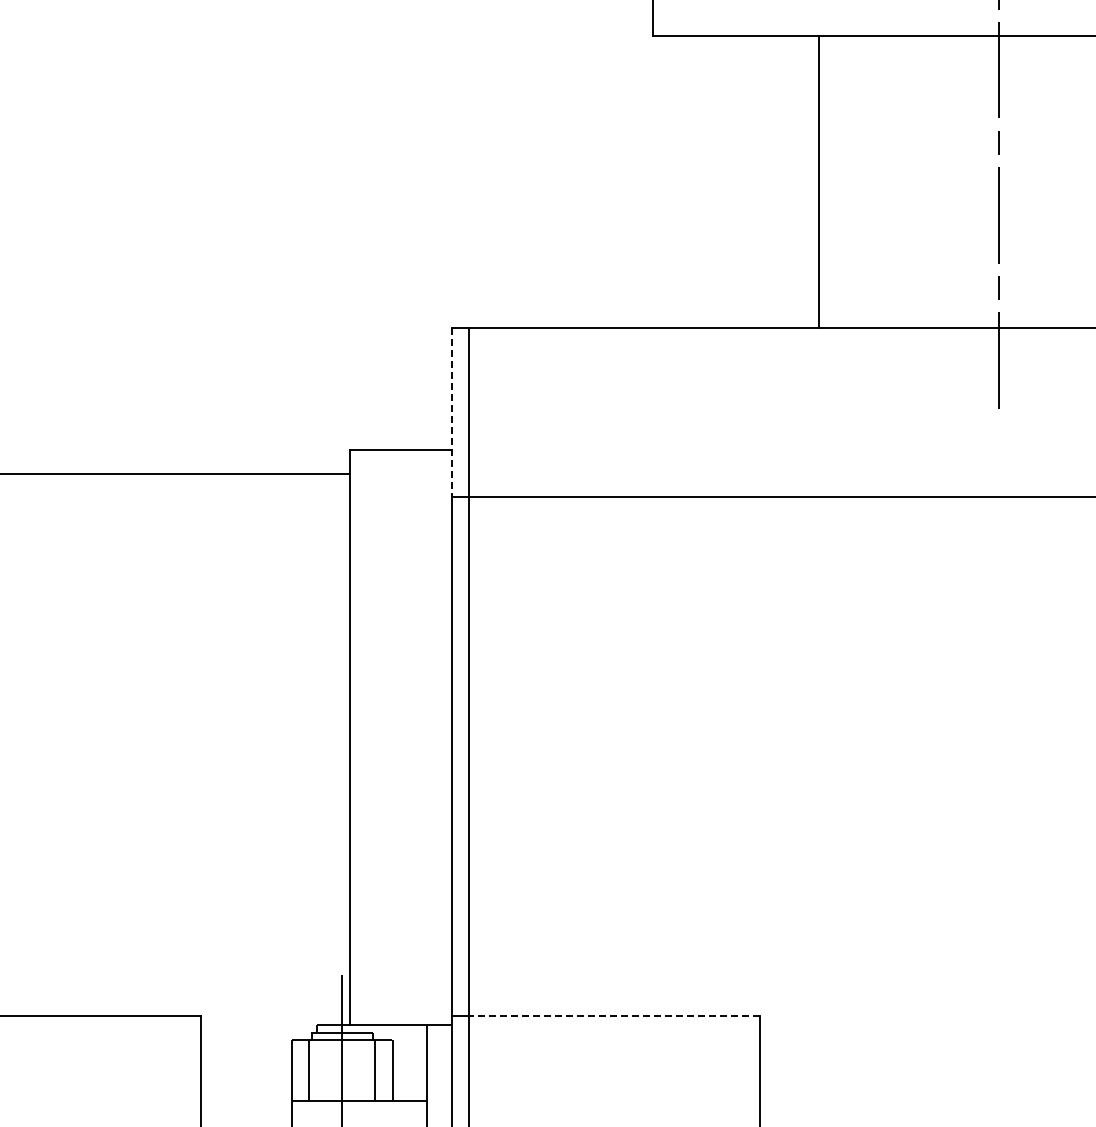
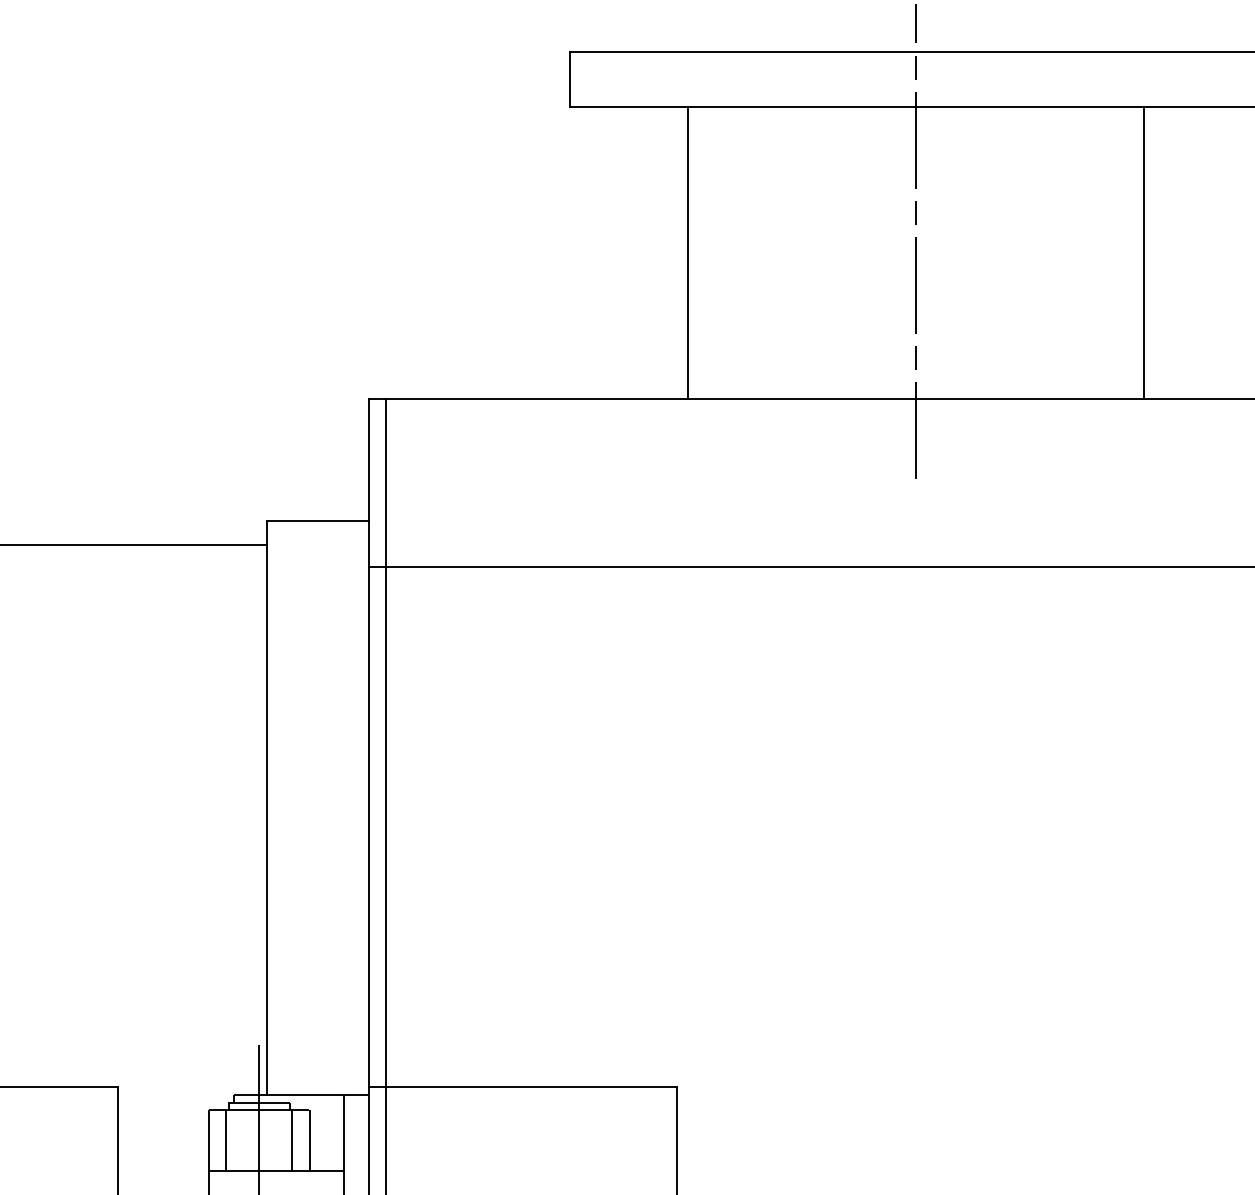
line: (818, 182) -> (687, 252), moved
line: (452, 413) -> (369, 483), dashed -> solid
line: (614, 1016) -> (531, 1086), dashed -> solid

